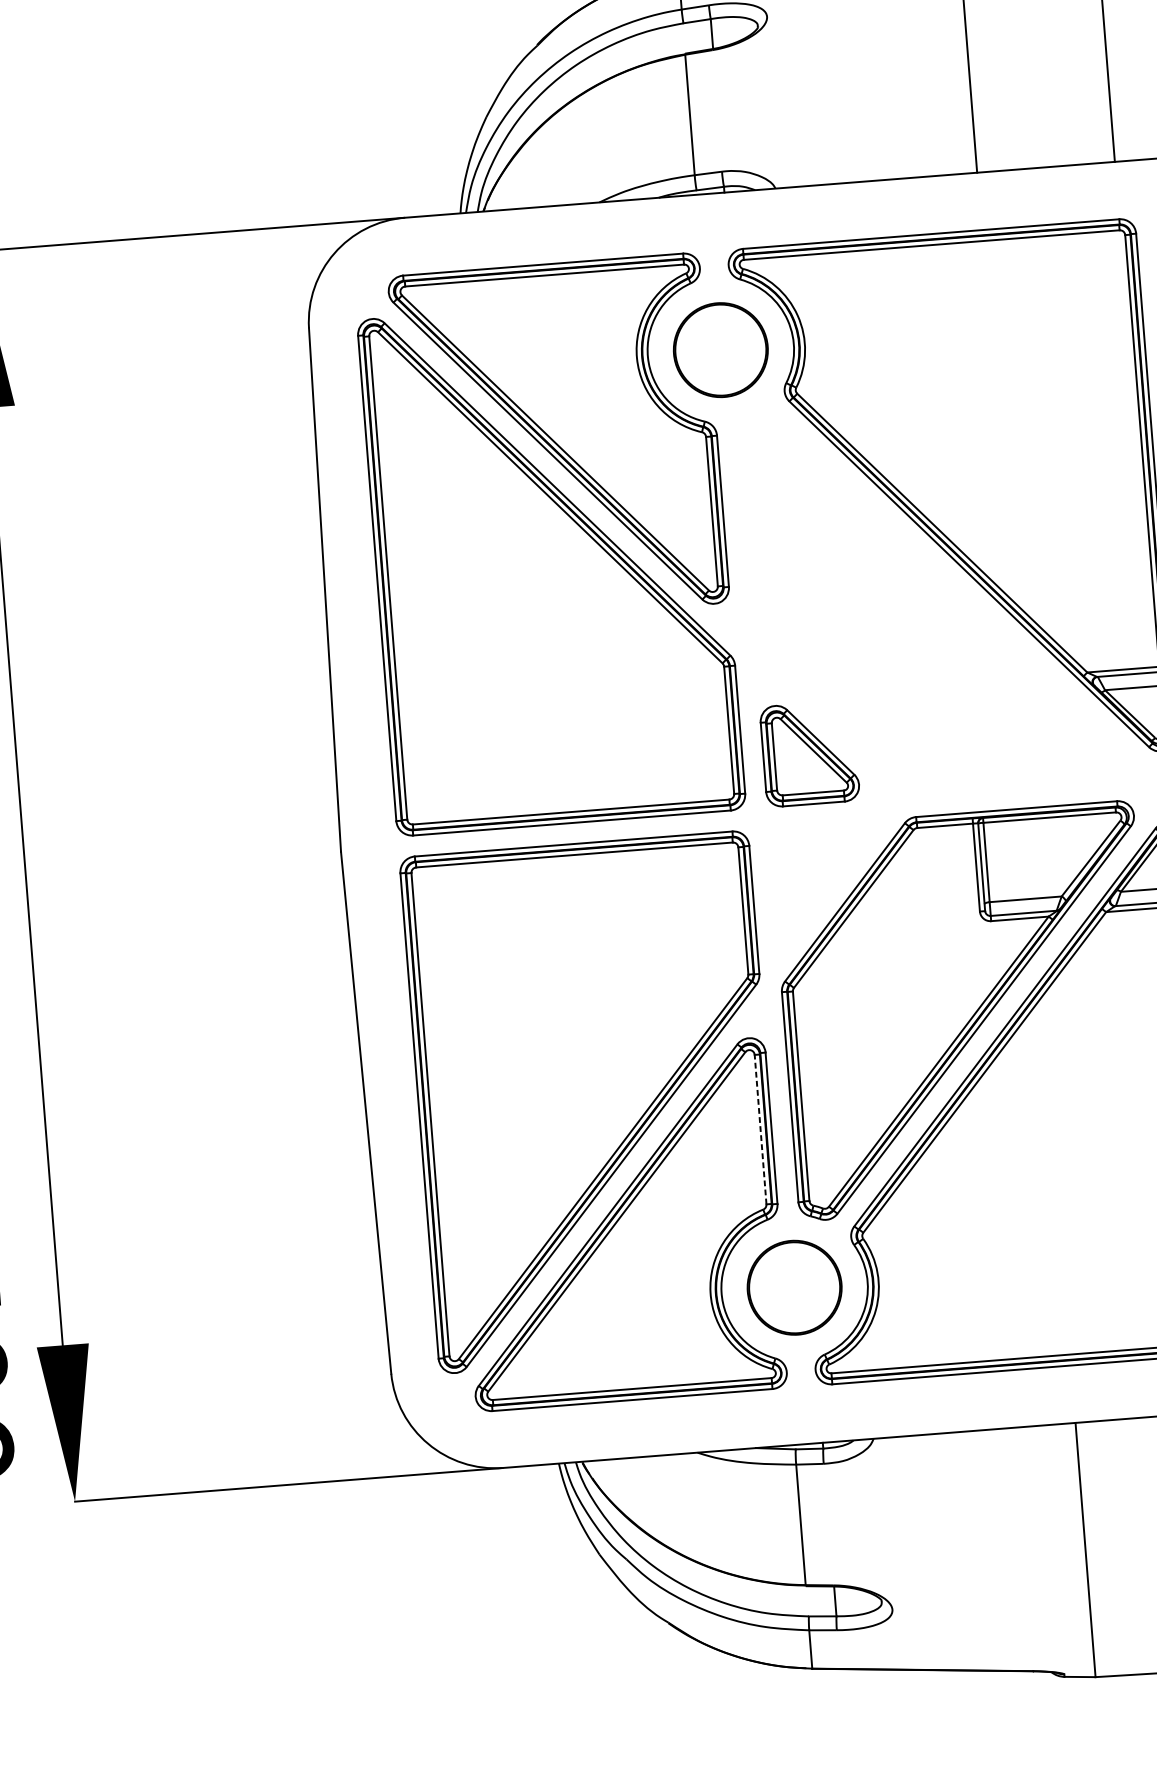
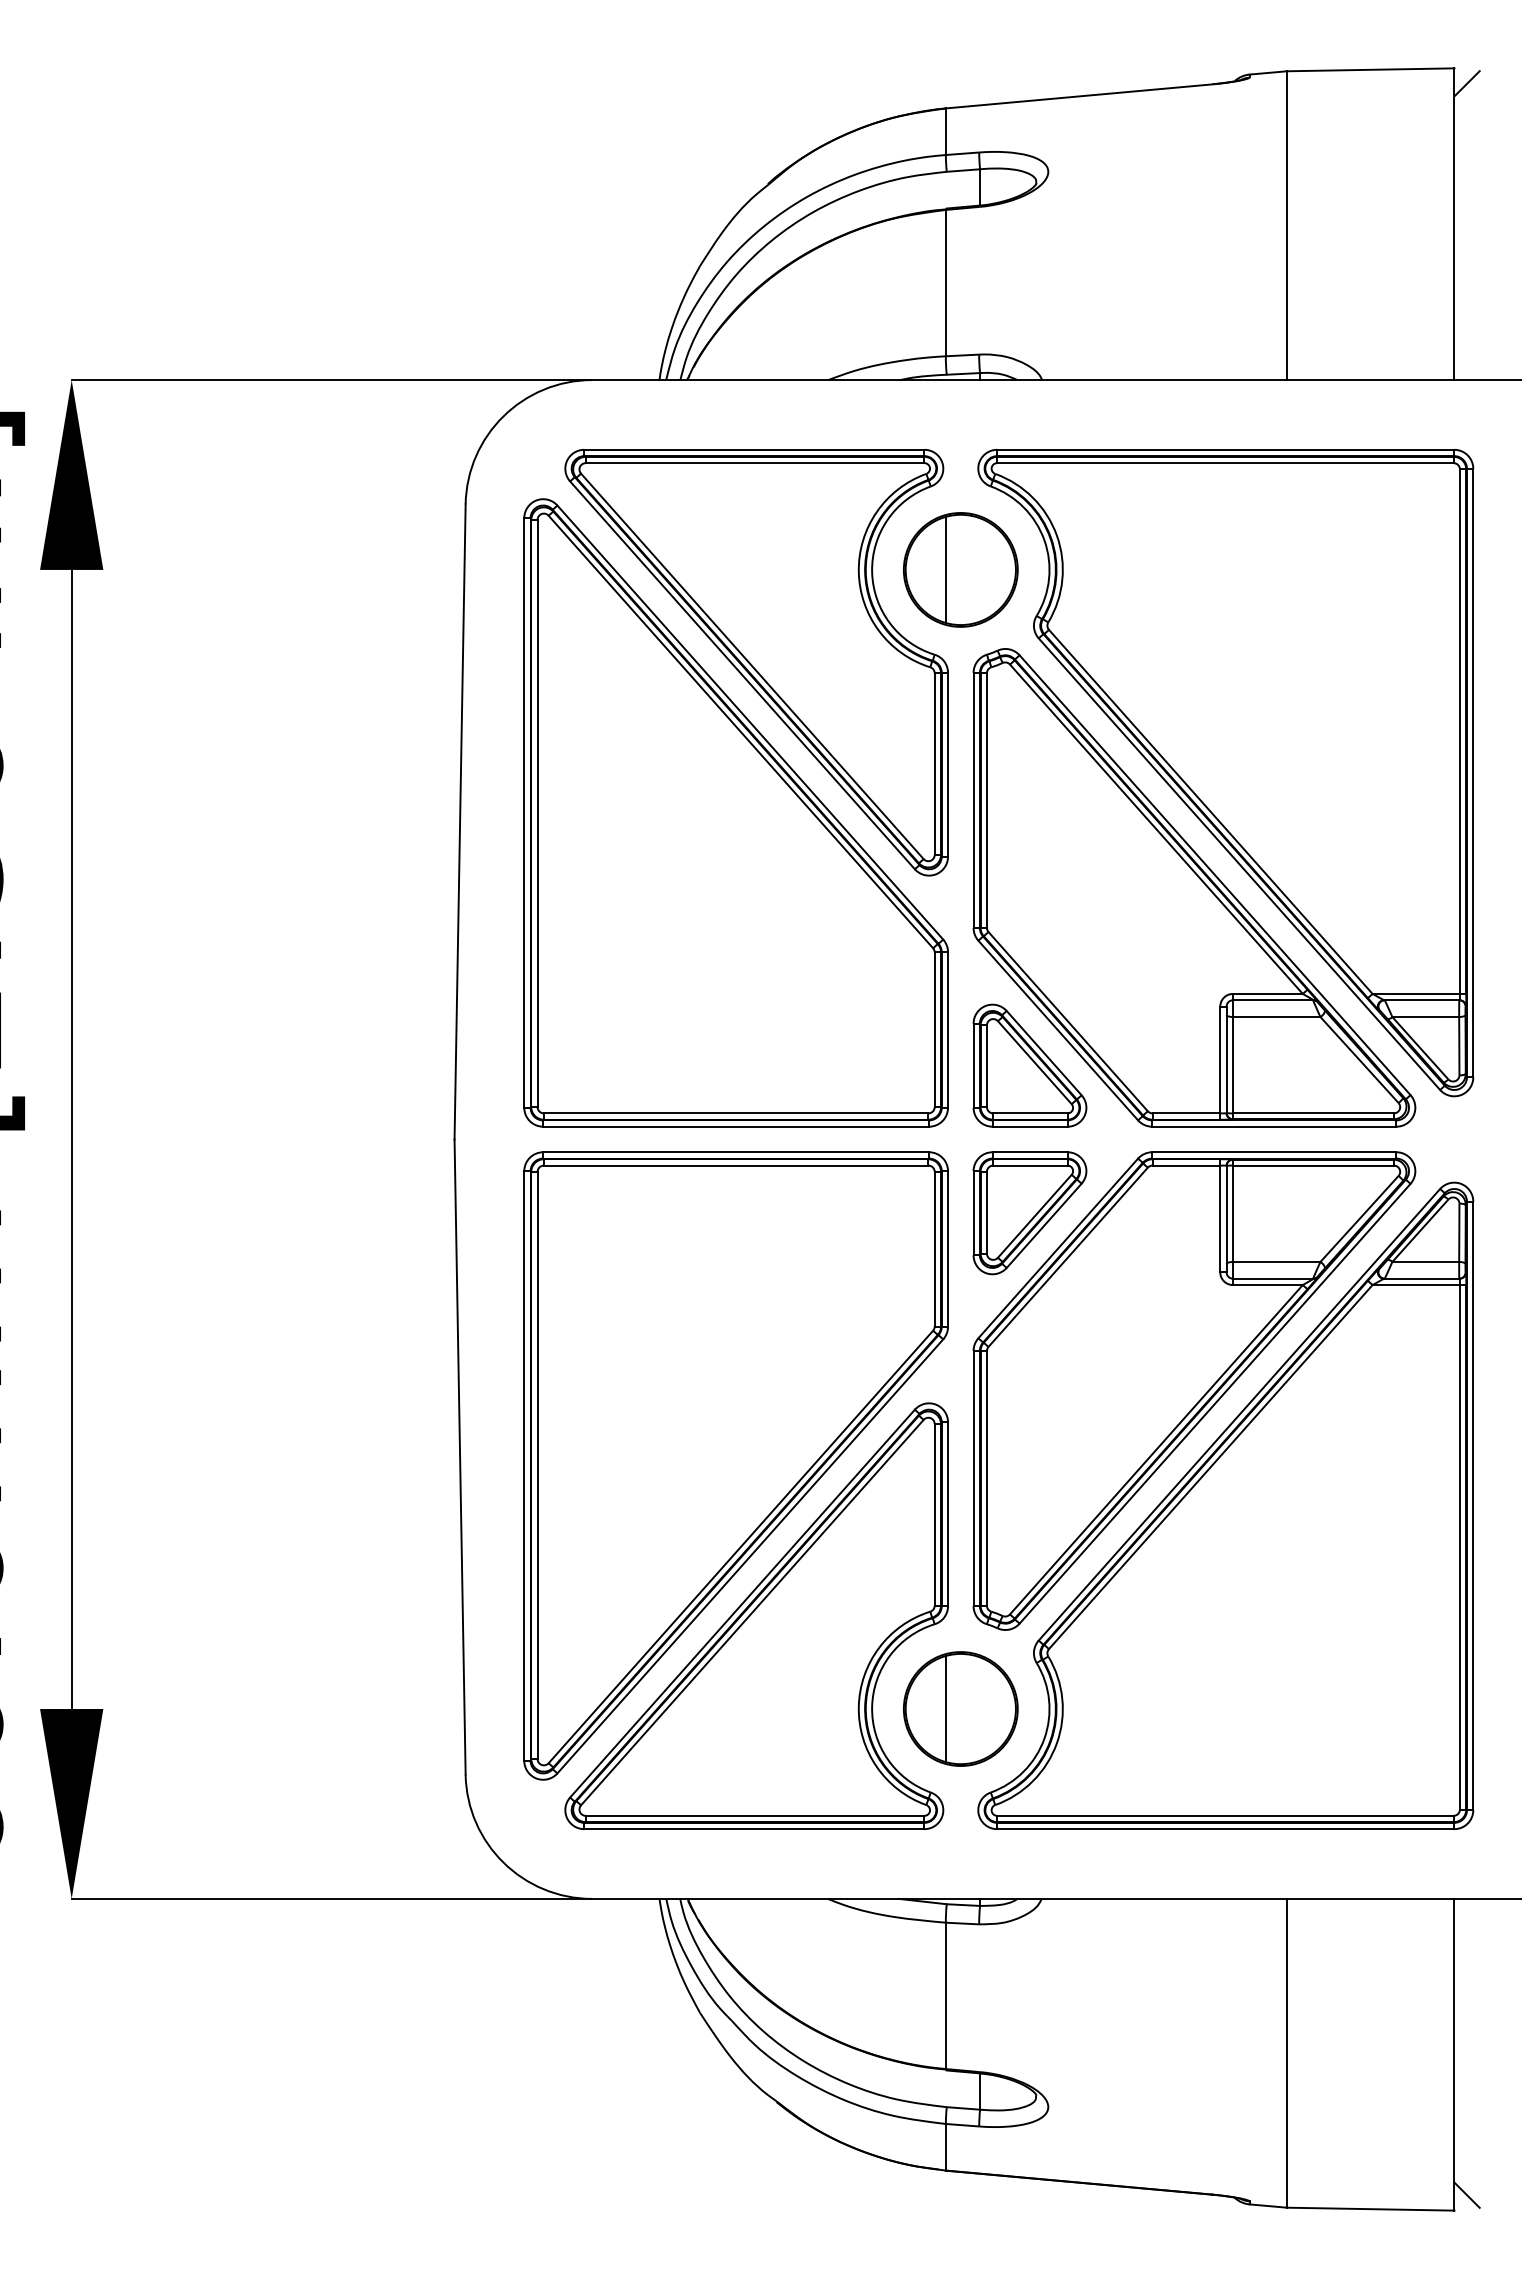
line: (708, 350) -> (945, 569), added
part: (933, 596) -> (1194, 887), added
part: (819, 875) -> (1029, 1213), added
line: (760, 1129) -> (934, 1514), dashed -> solid
line: (782, 1288) -> (945, 1708), added

